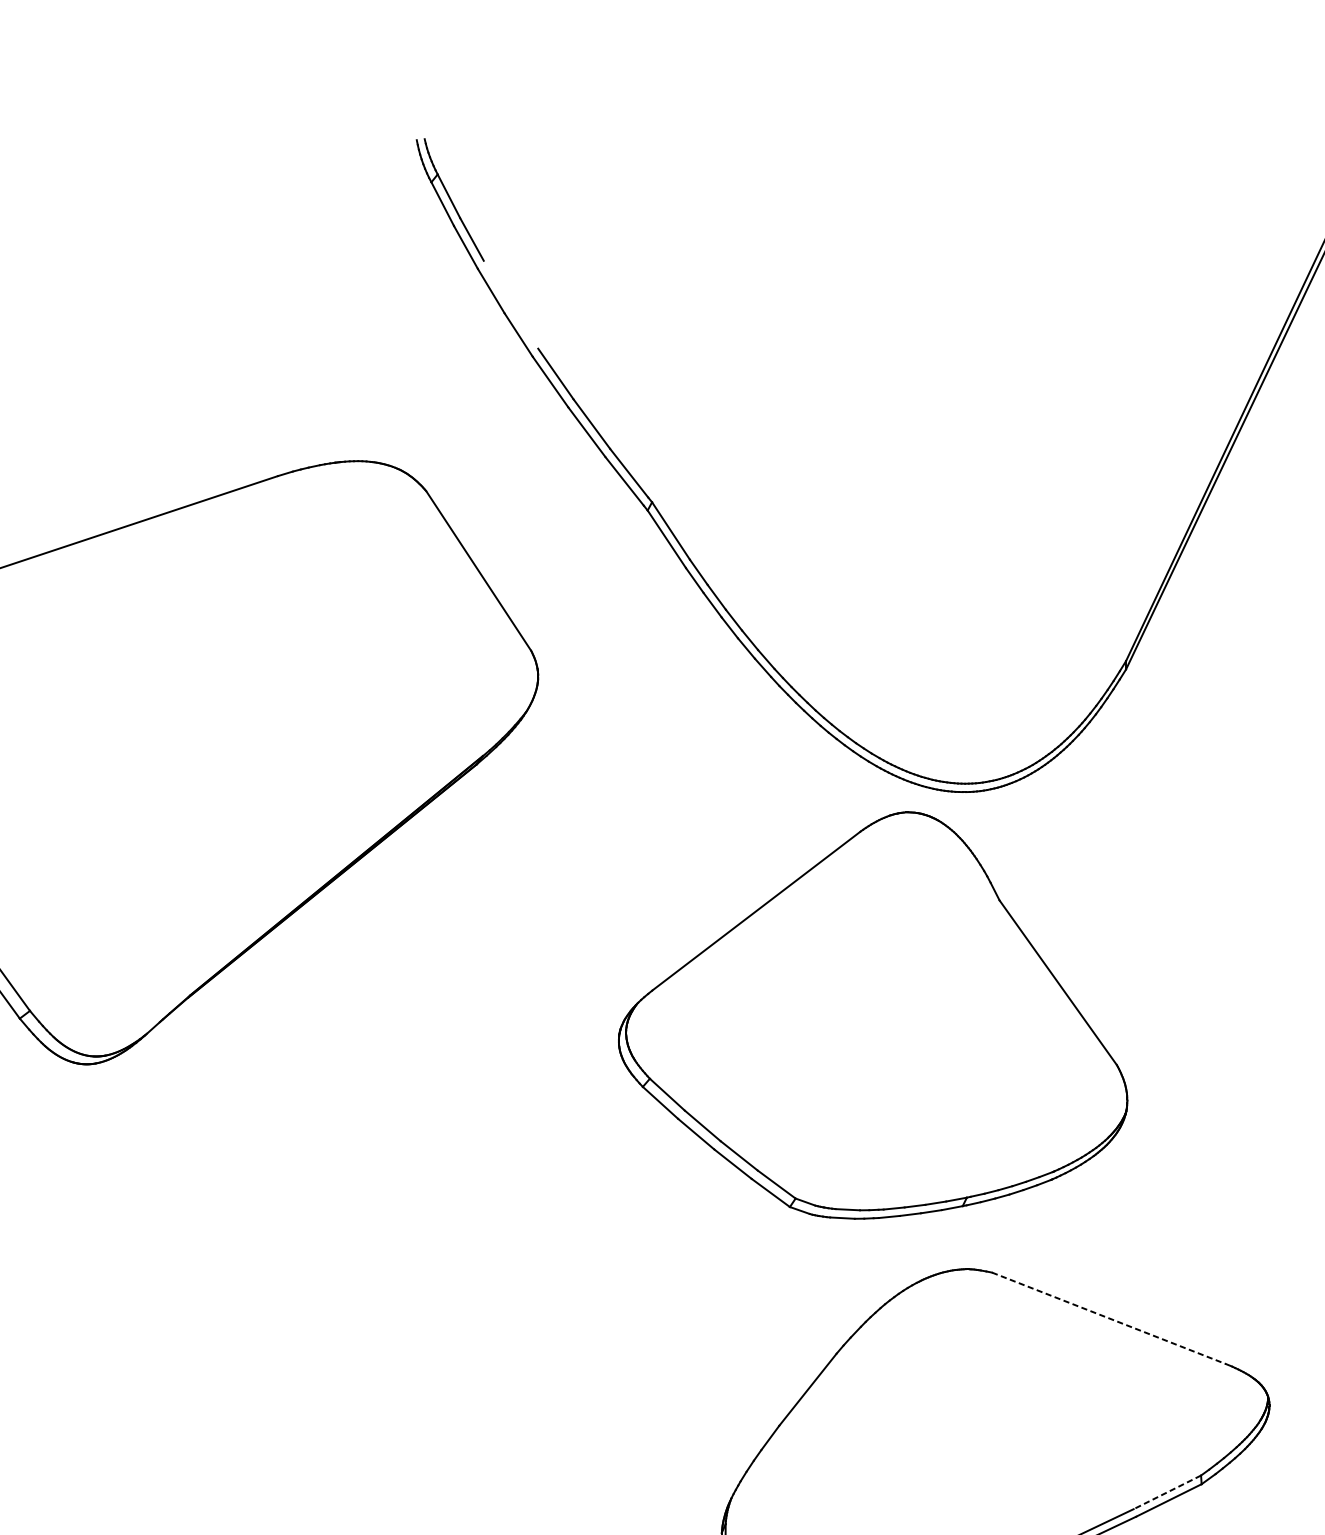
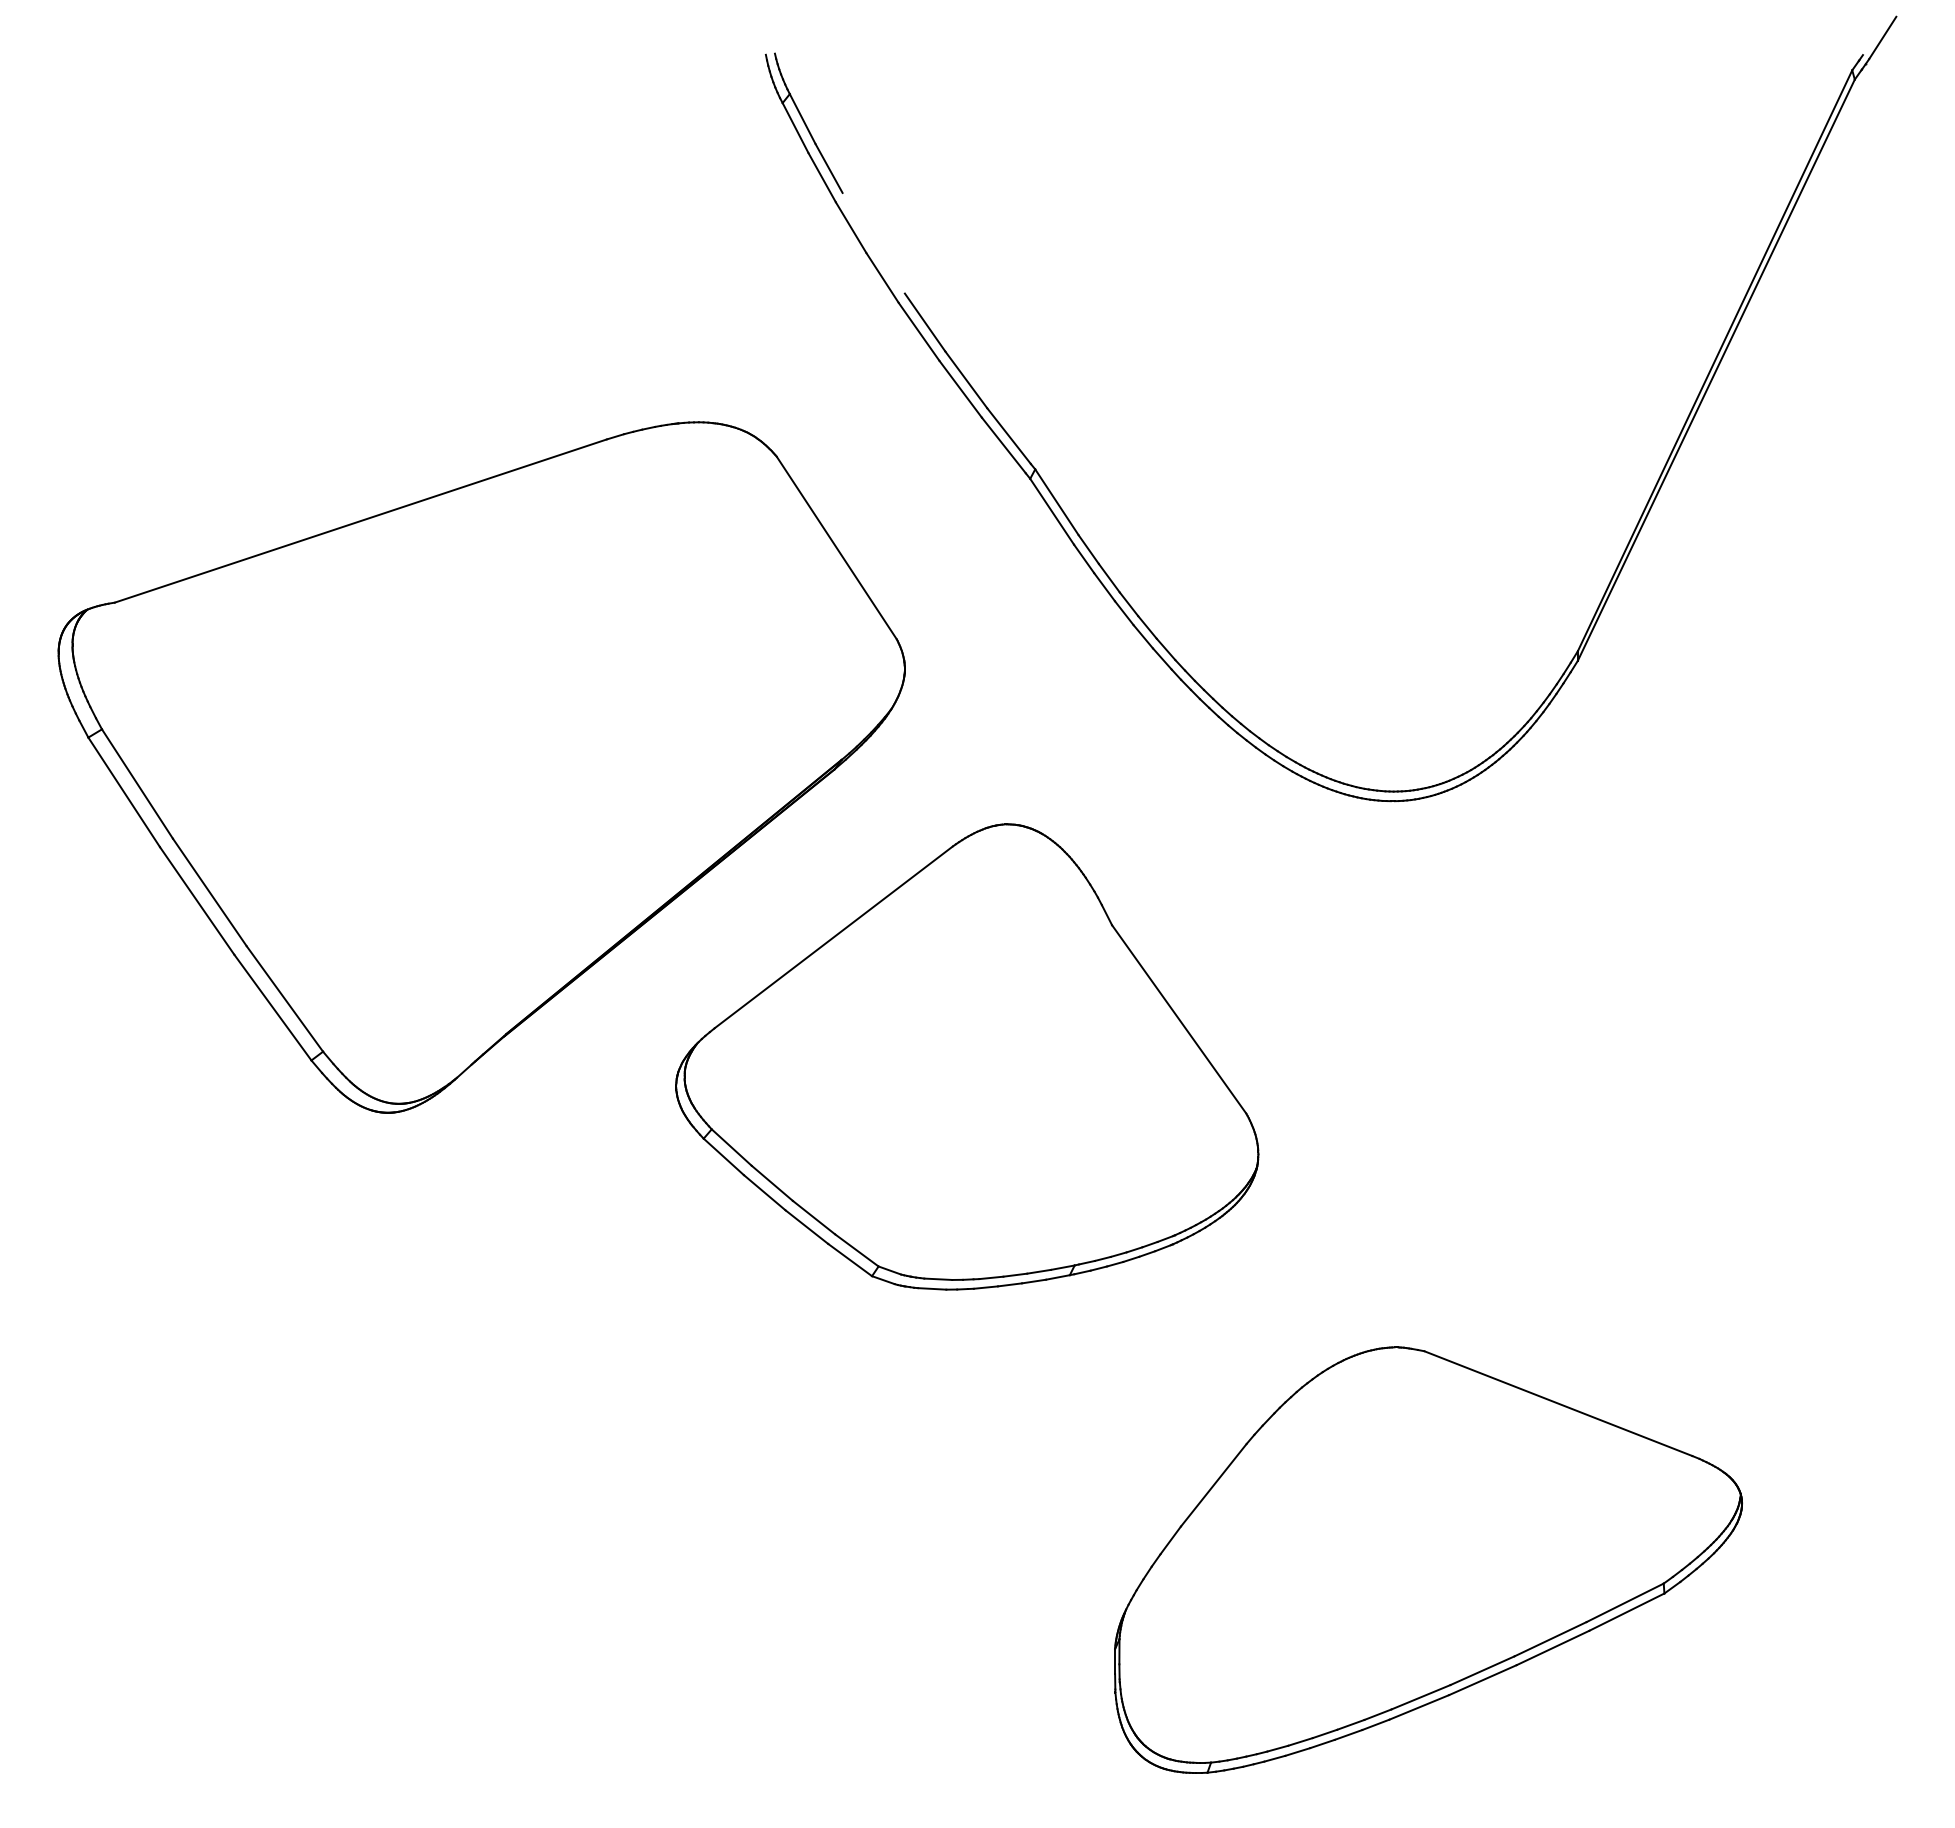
part: (873, 1015) -> (967, 1056), moved
line: (1109, 1318) -> (1558, 1403), dashed -> solid
line: (1166, 1492) -> (1624, 1603), dashed -> solid

